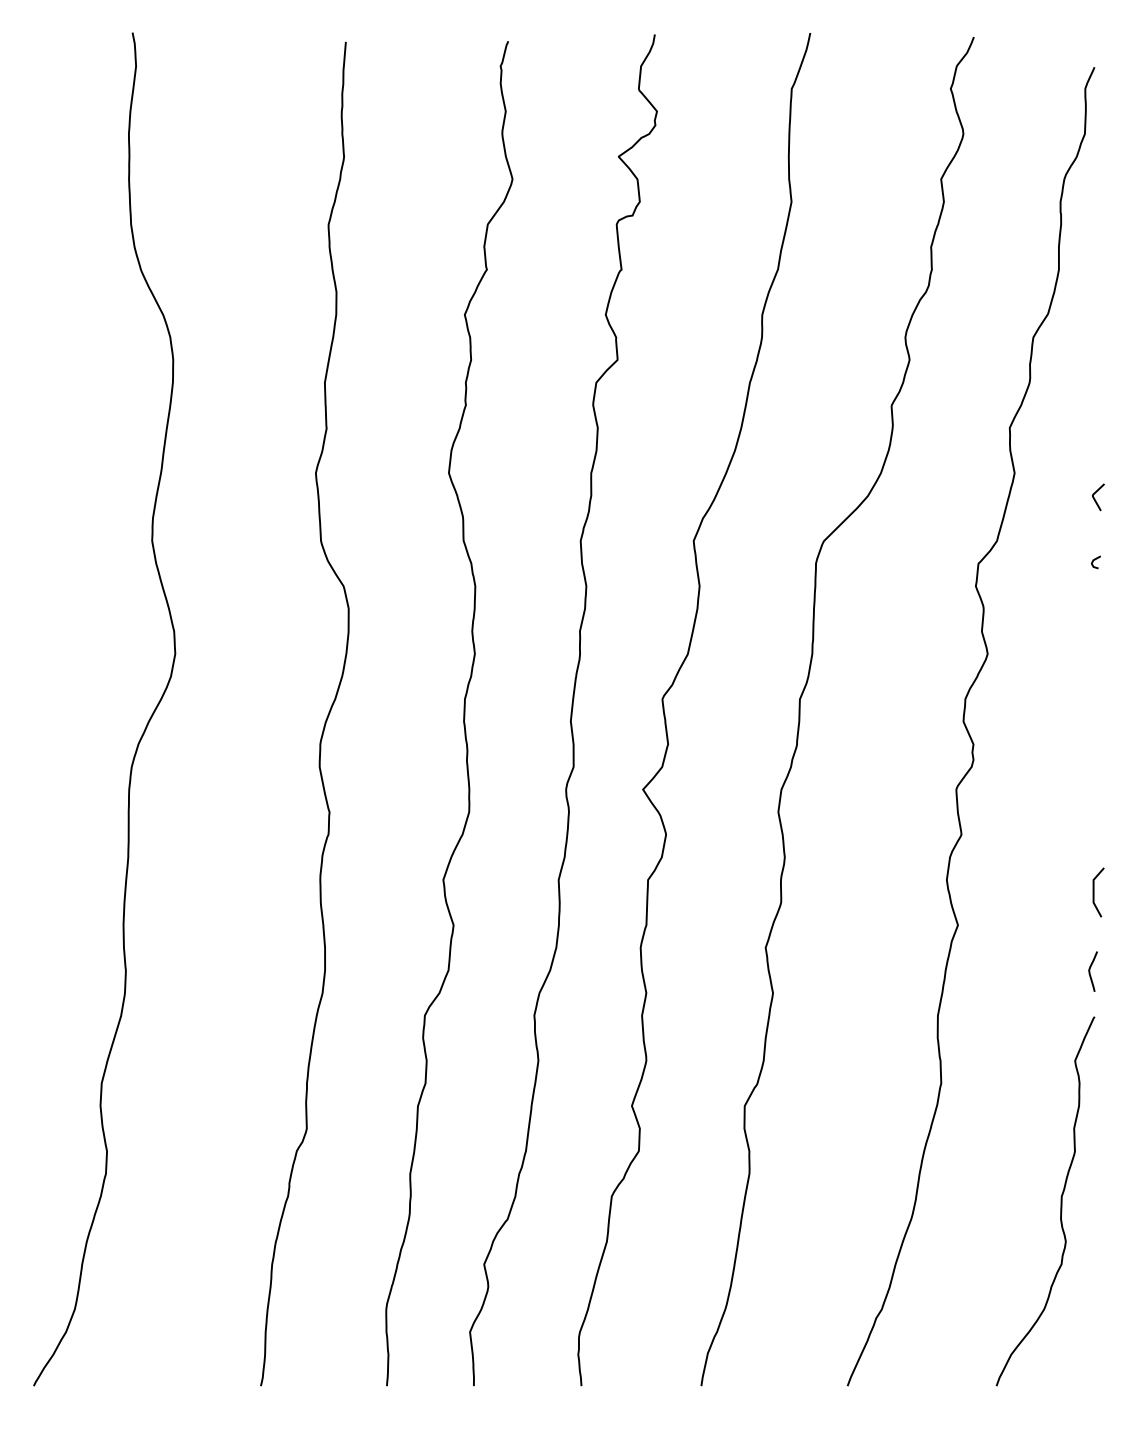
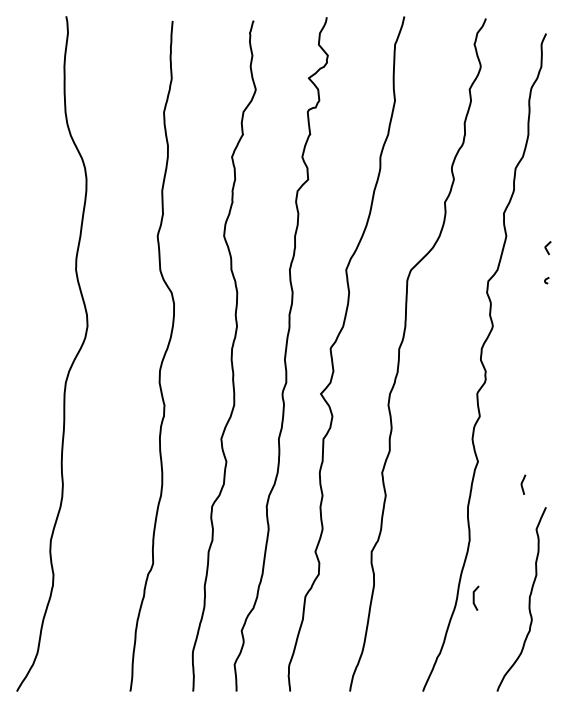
line: (1095, 890) -> (474, 597), moved
curve: (1091, 971) -> (522, 484), moved

